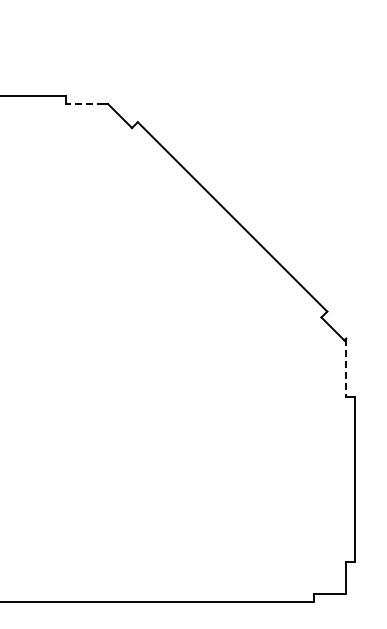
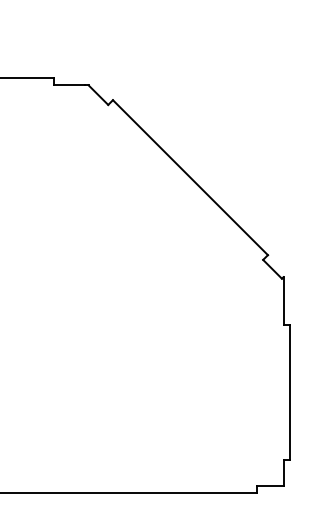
line: (84, 103) -> (69, 84), dashed -> solid
line: (346, 368) -> (283, 301), dashed -> solid

